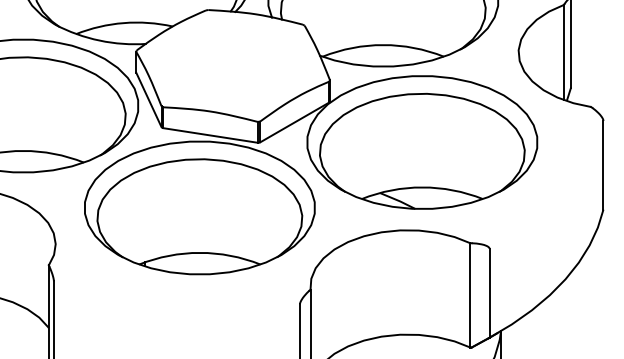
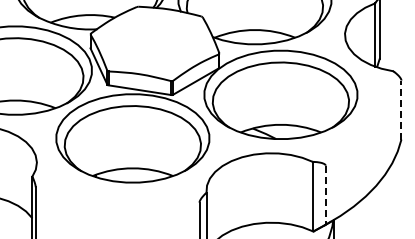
line: (603, 165) -> (401, 110), solid -> dashed
line: (489, 293) -> (325, 195), solid -> dashed

